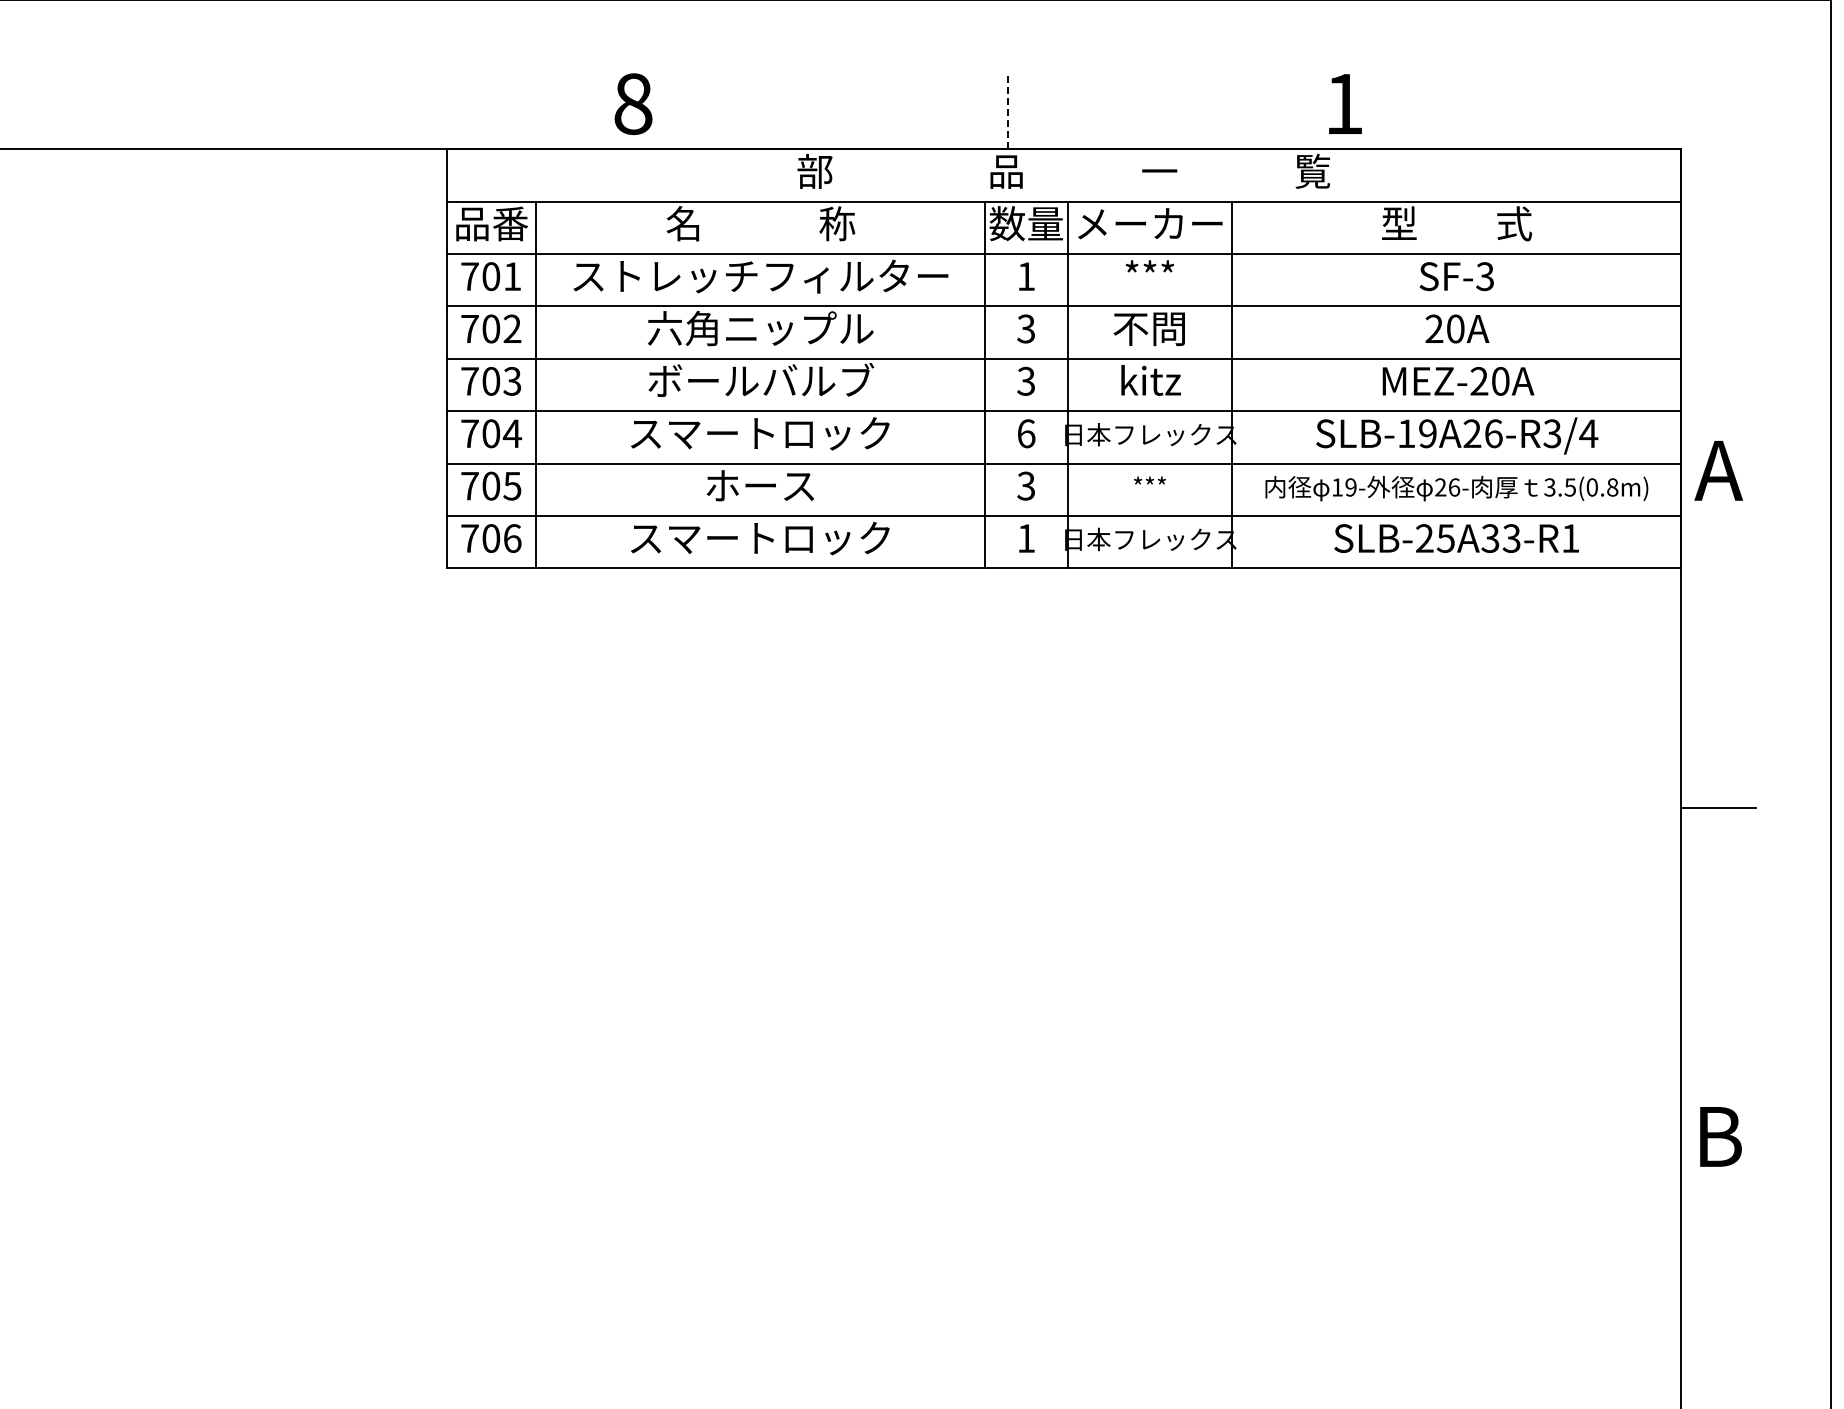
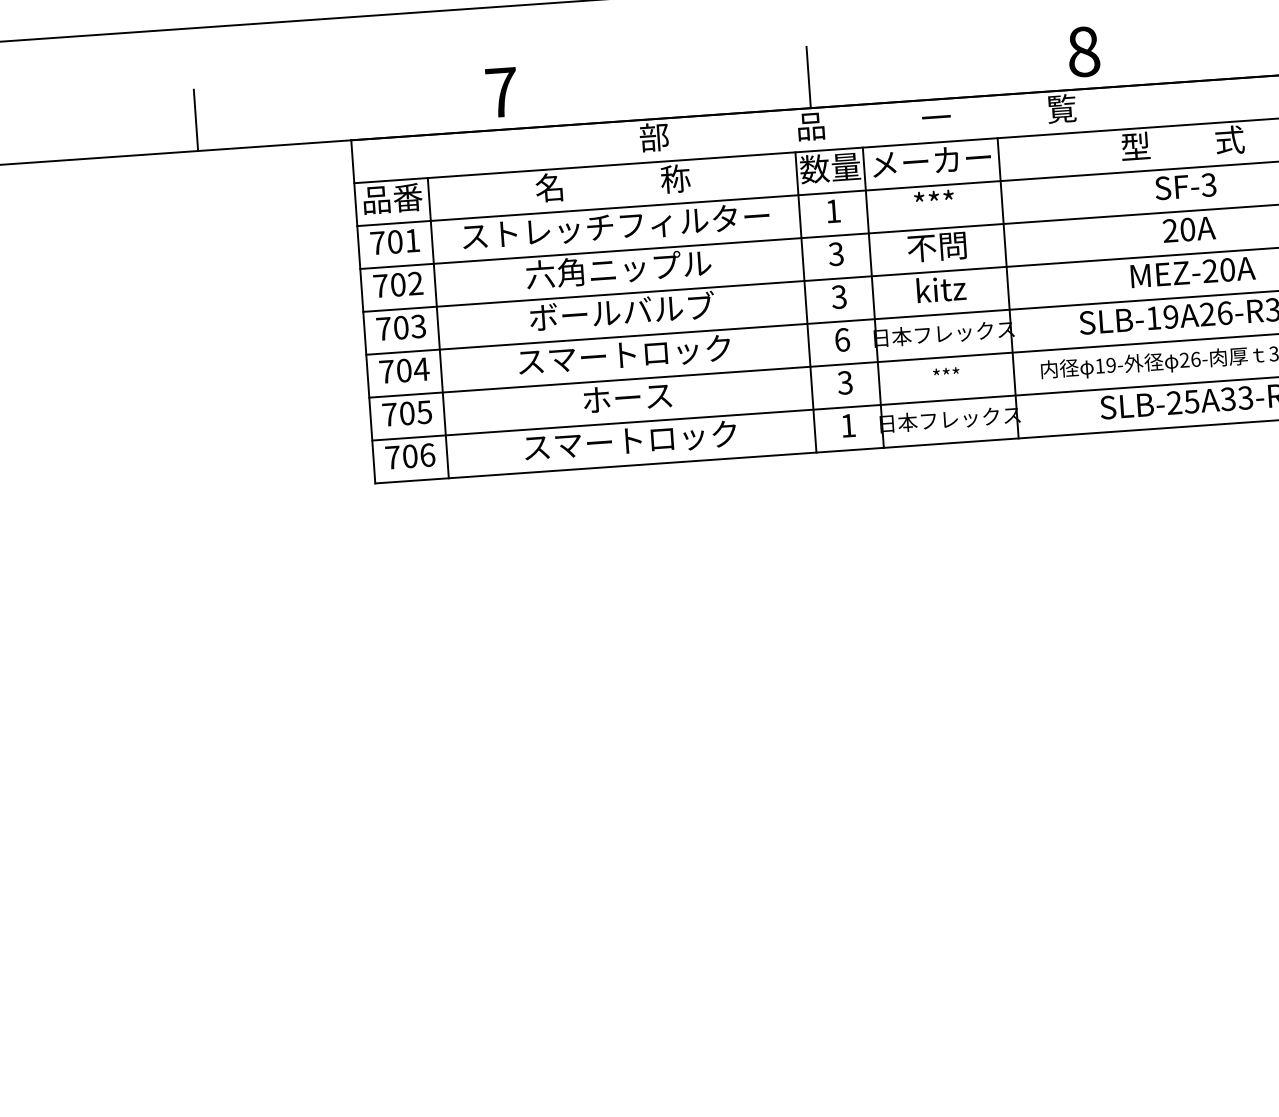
text: (633, 104) -> (501, 92), 8 -> 7
text: (1344, 104) -> (1083, 52), 1 -> 8
line: (259, 111) -> (196, 120), added
line: (1007, 111) -> (808, 77), dashed -> solid

